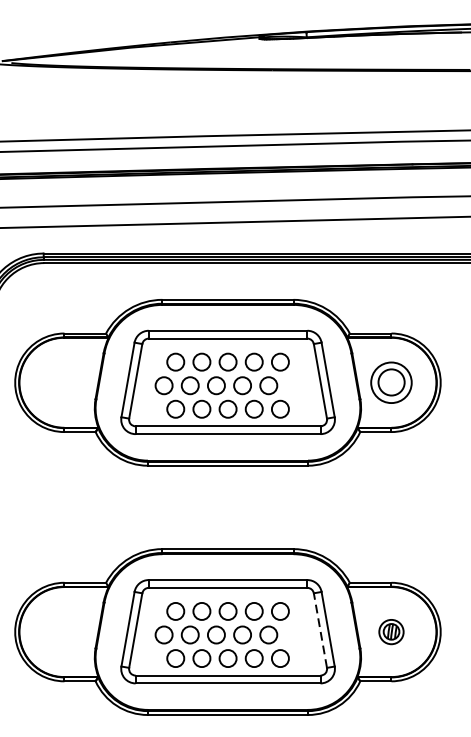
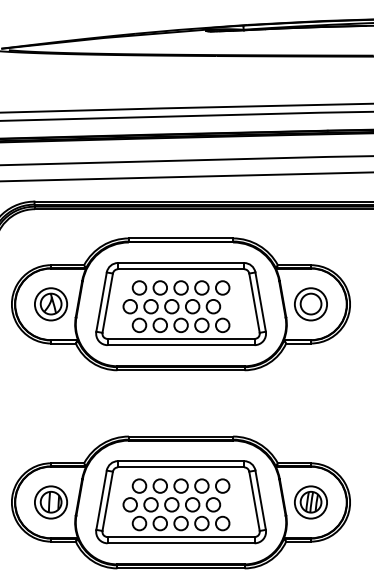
part: (65, 382) -> (51, 304), added
line: (320, 629) -> (254, 500), dashed -> solid
part: (65, 632) -> (51, 502), added
part: (390, 632) -> (310, 502), size x1.67

